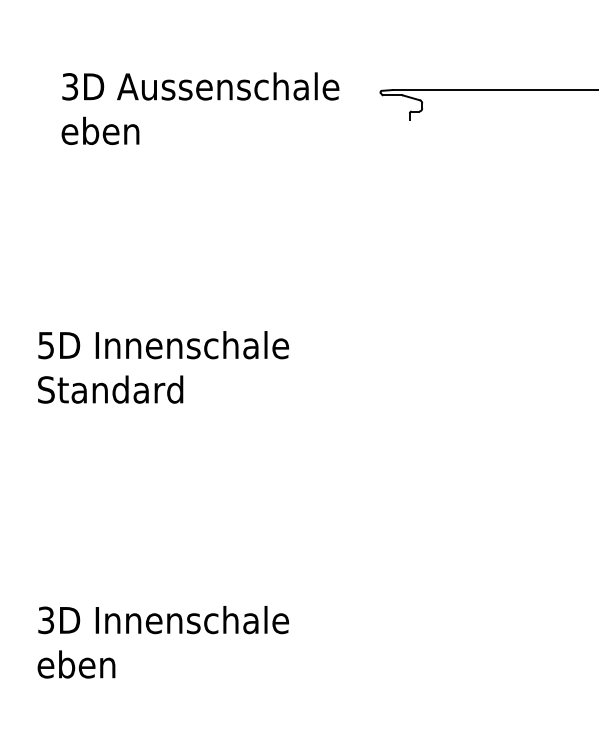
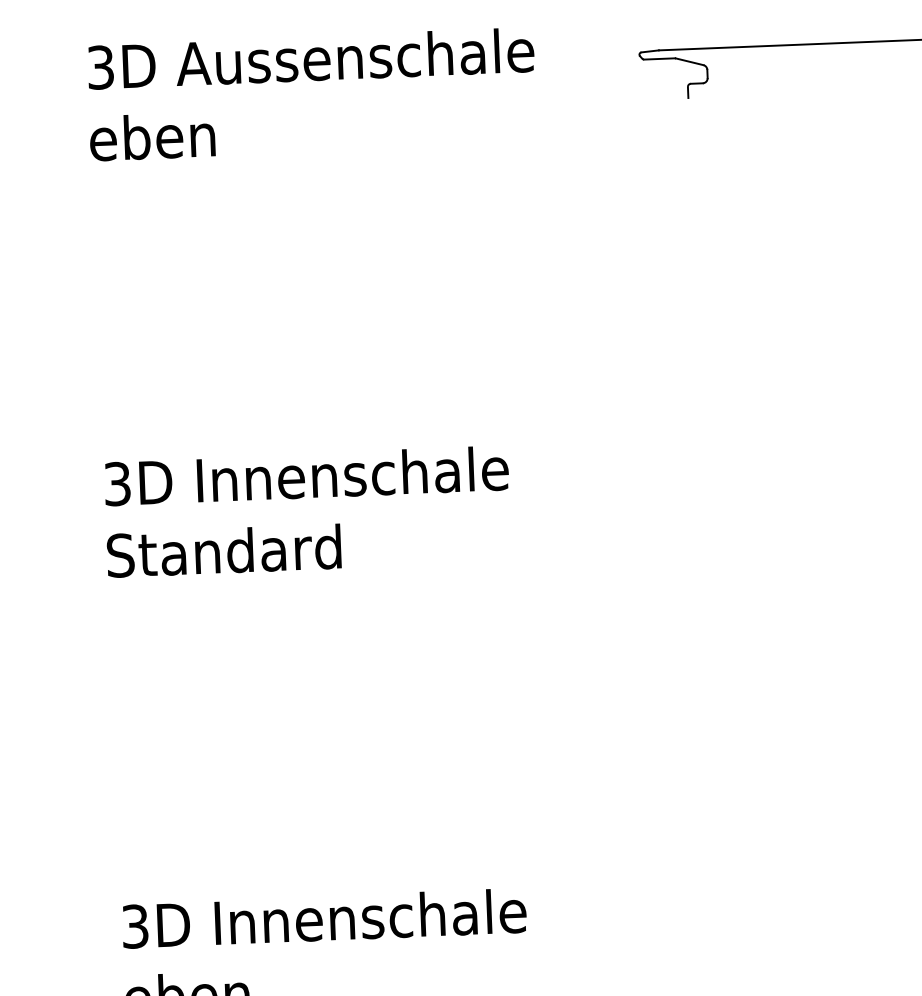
text: (200, 108) -> (312, 94), moved
text: (46, 344) -> (117, 482), 5D -> 3D

